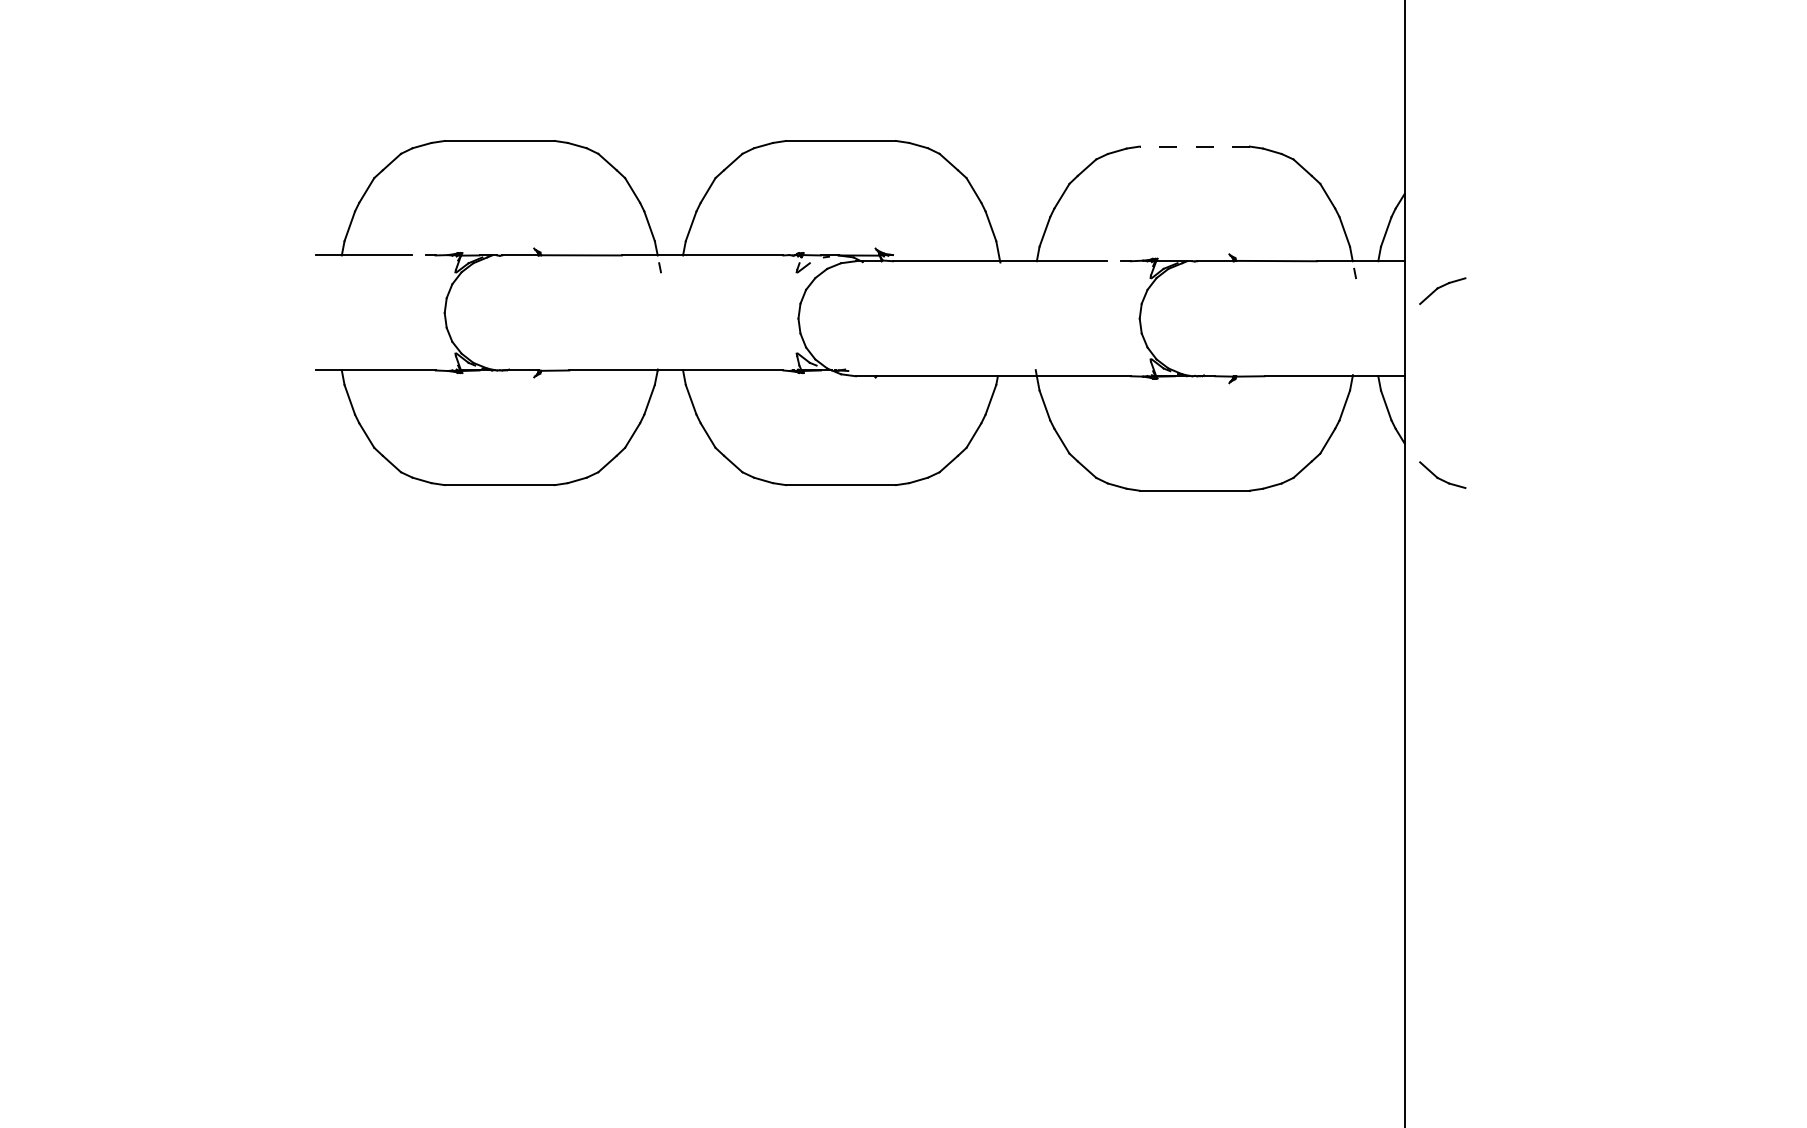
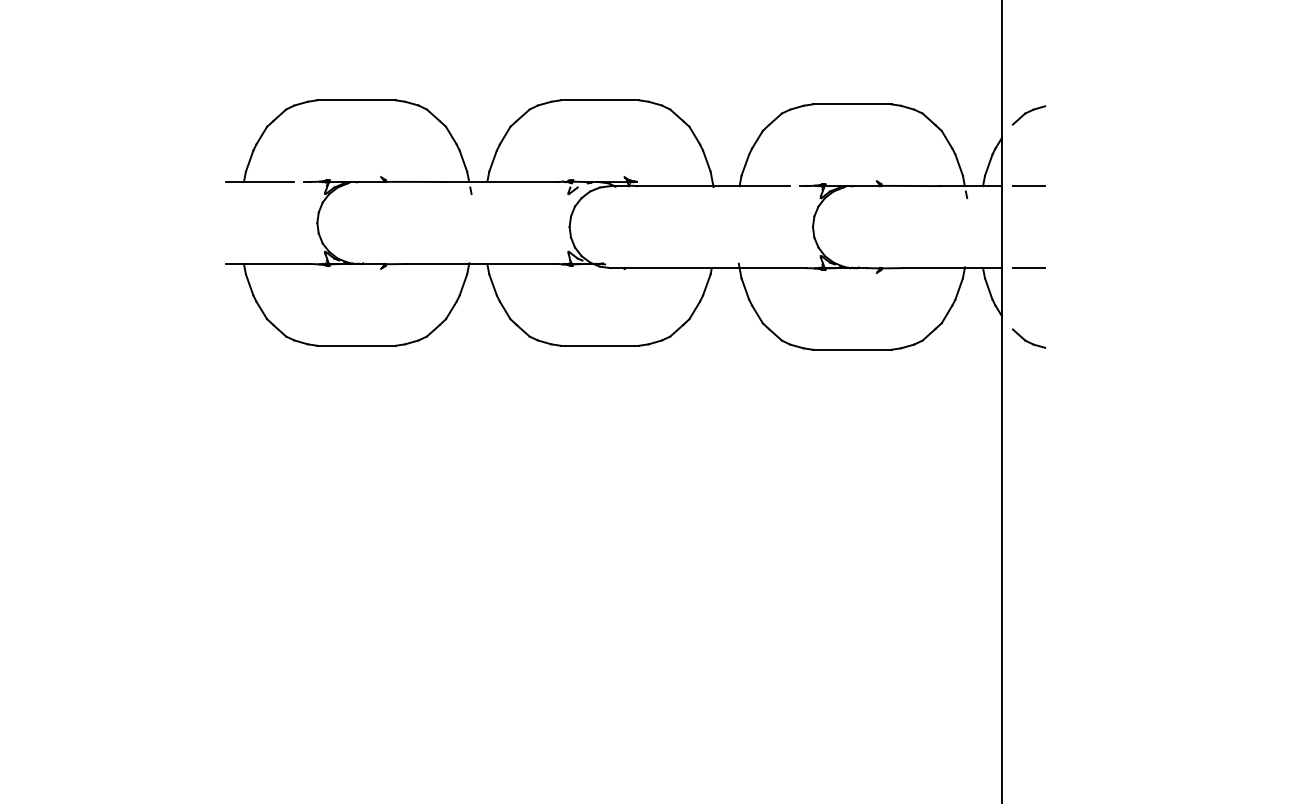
line: (1194, 146) -> (852, 104), dashed -> solid
line: (1442, 261) -> (1028, 186), added
part: (1442, 290) -> (1028, 114), moved
line: (1442, 376) -> (1028, 268), added

